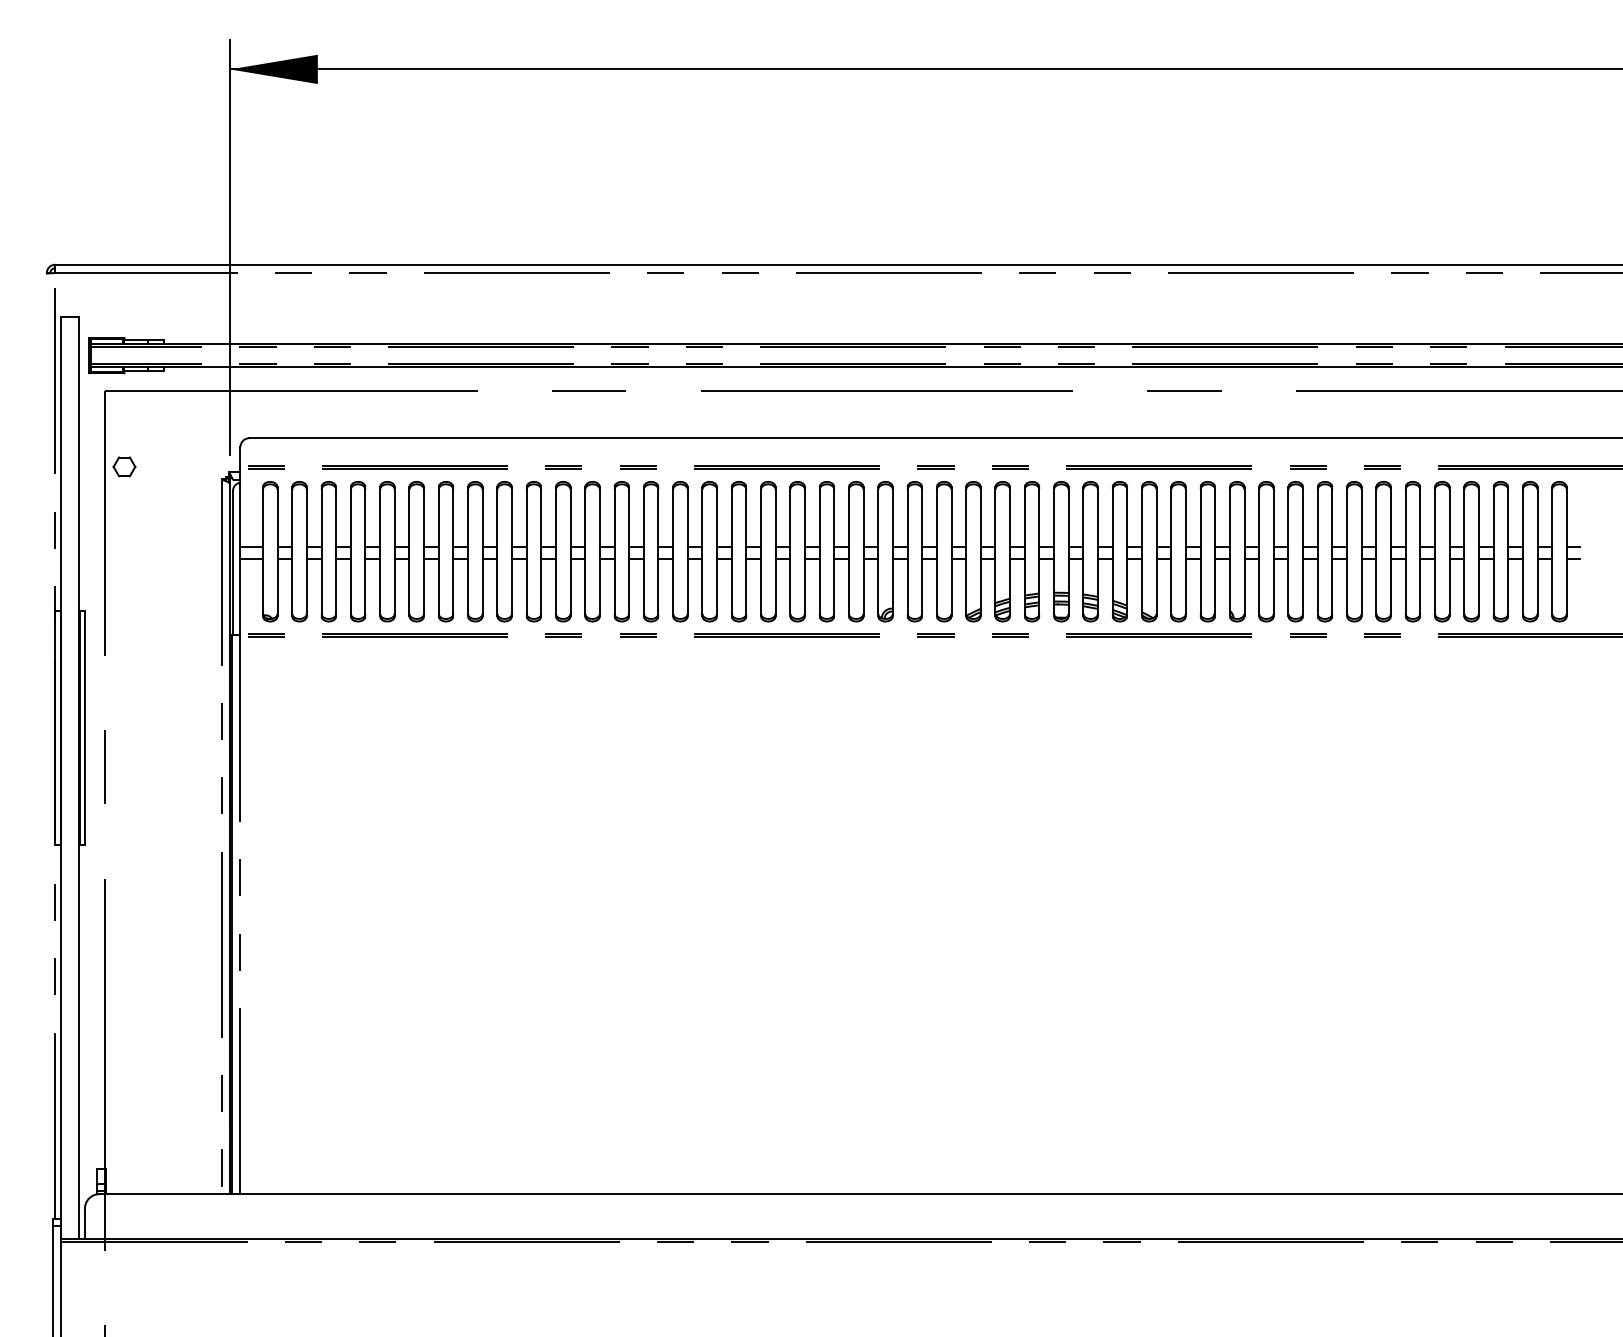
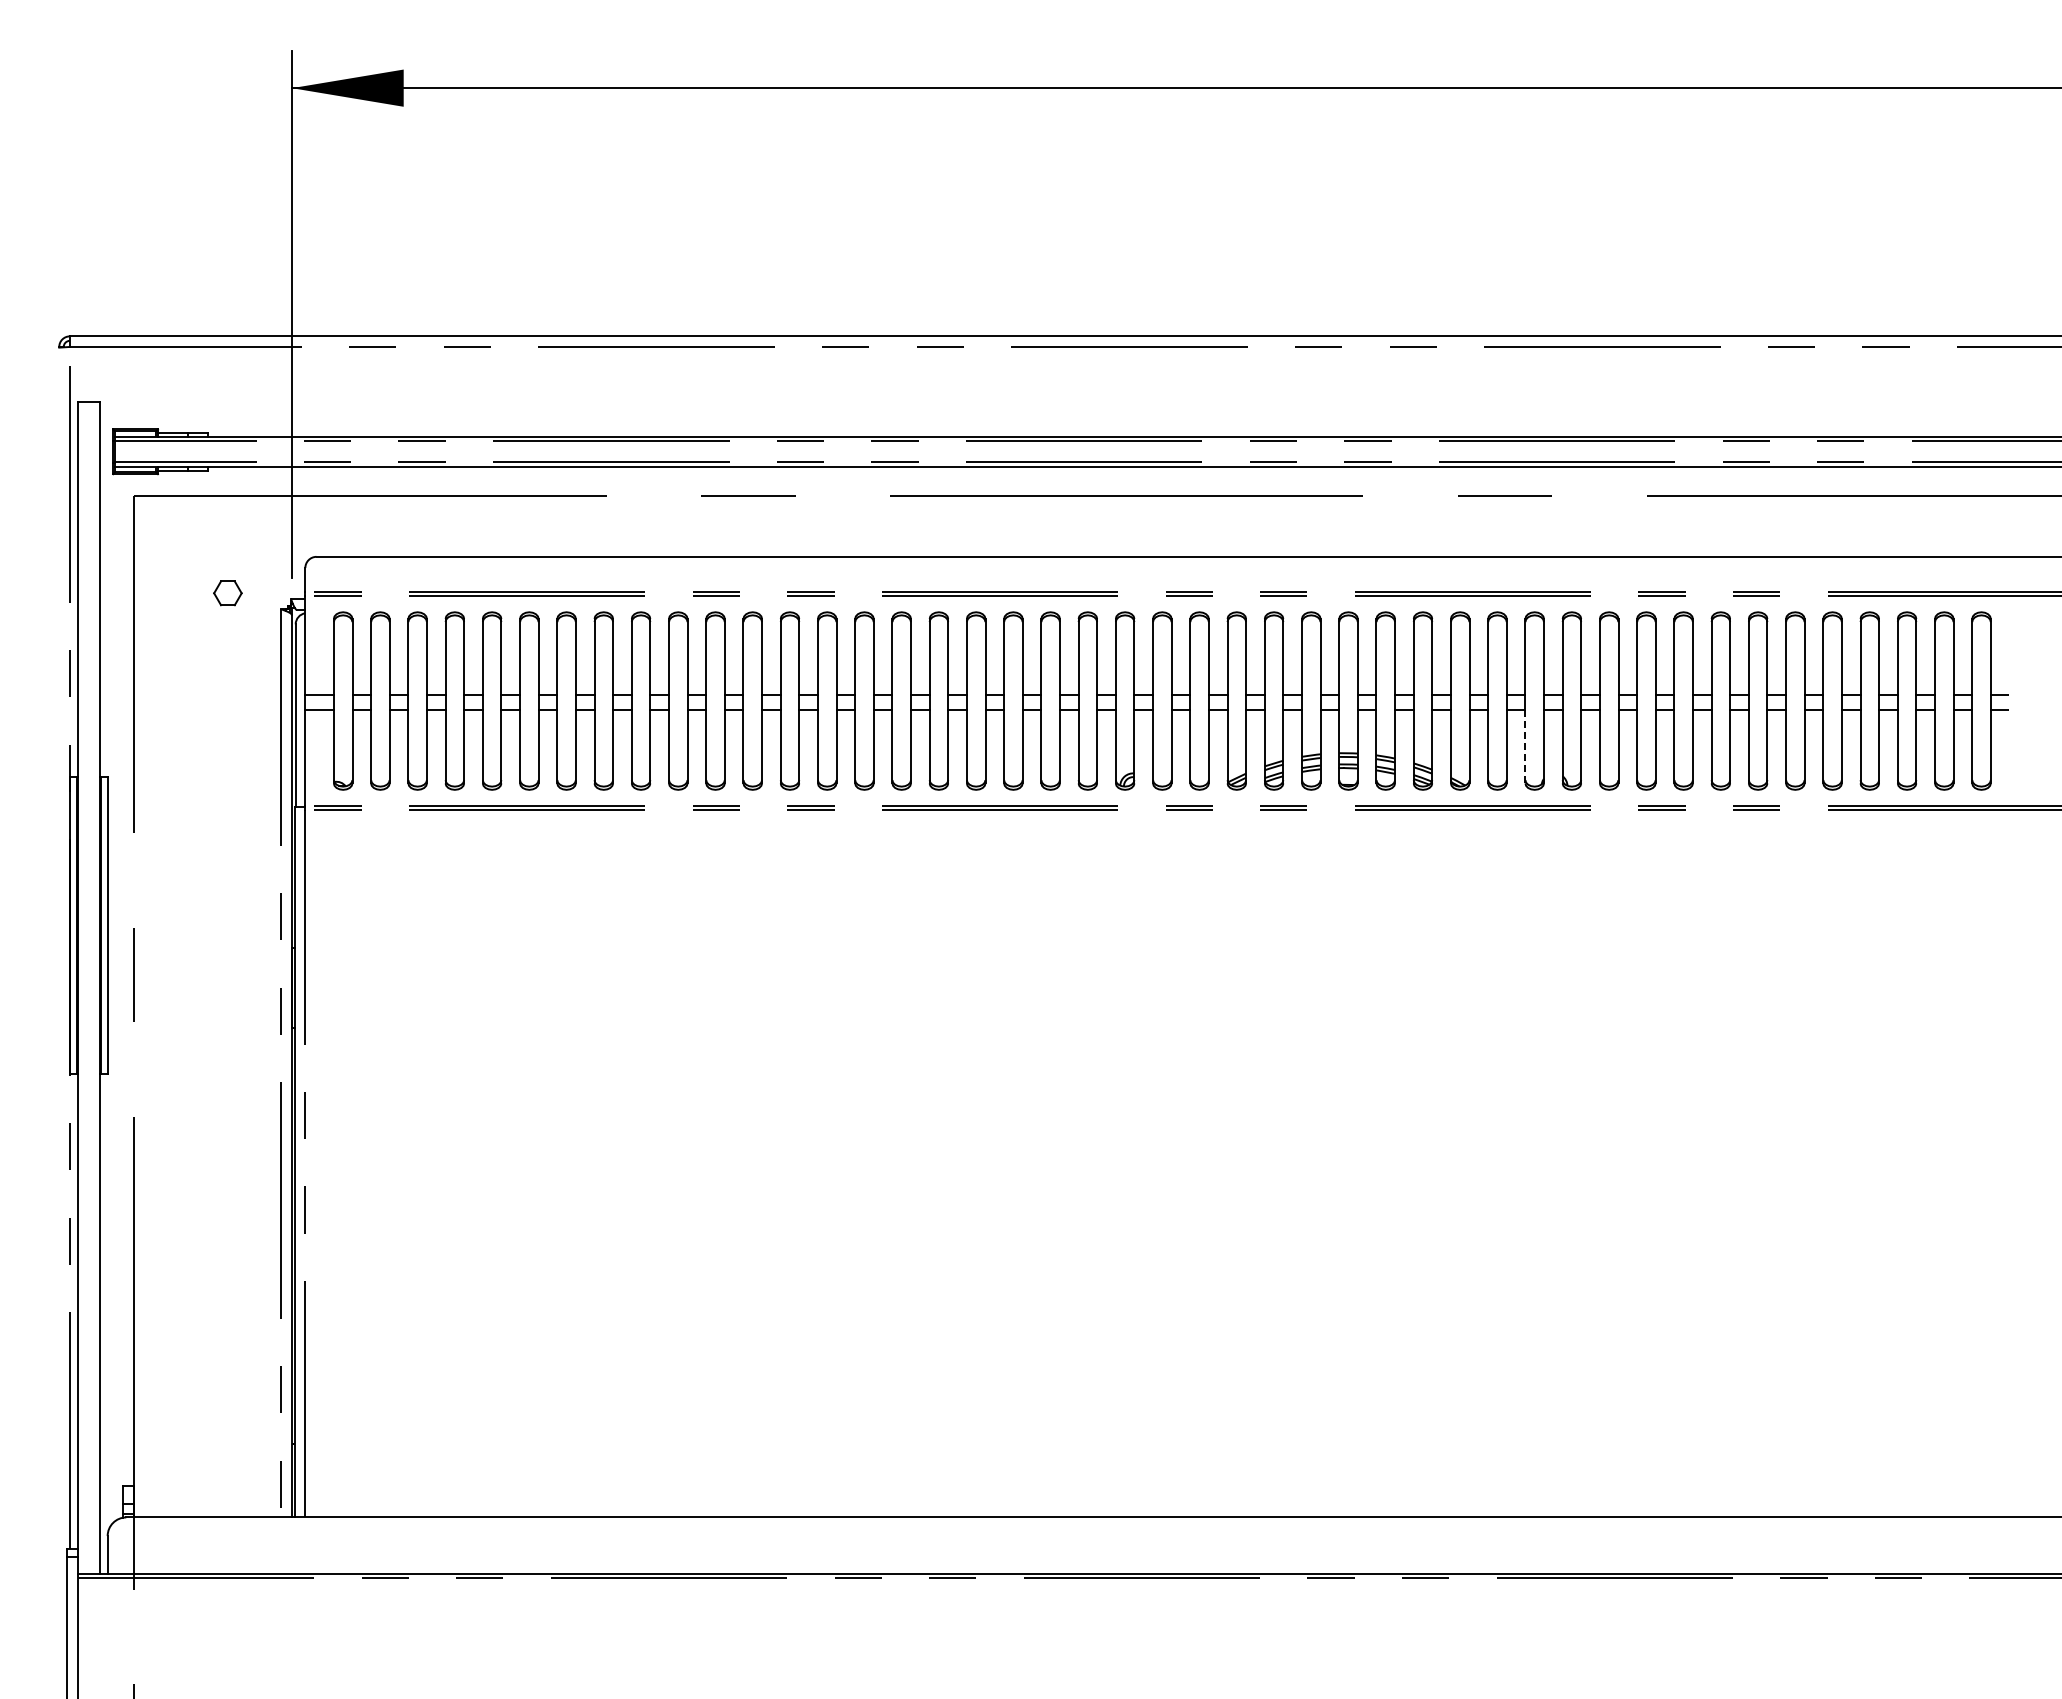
part: (124, 467) -> (227, 593), moved
line: (1200, 587) -> (1525, 746), solid -> dashed

